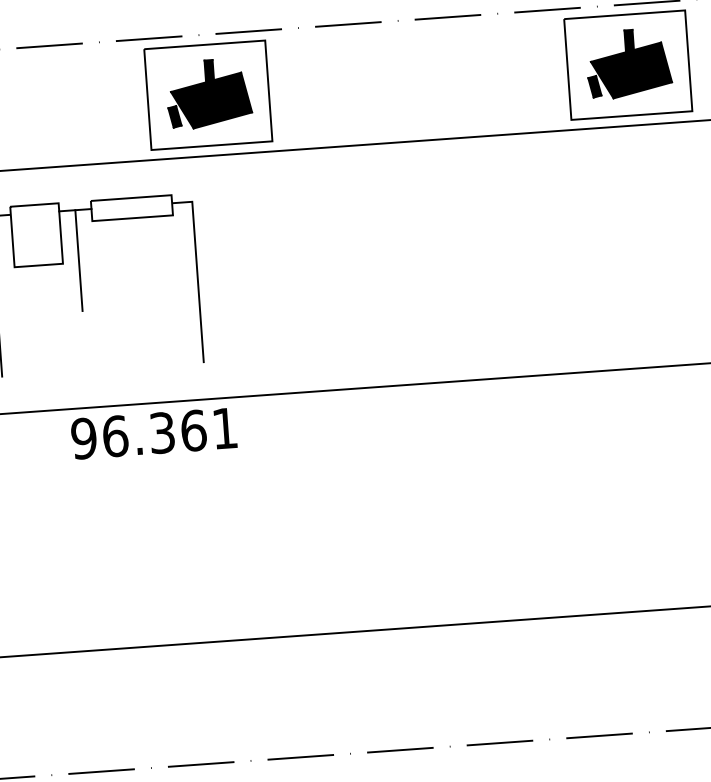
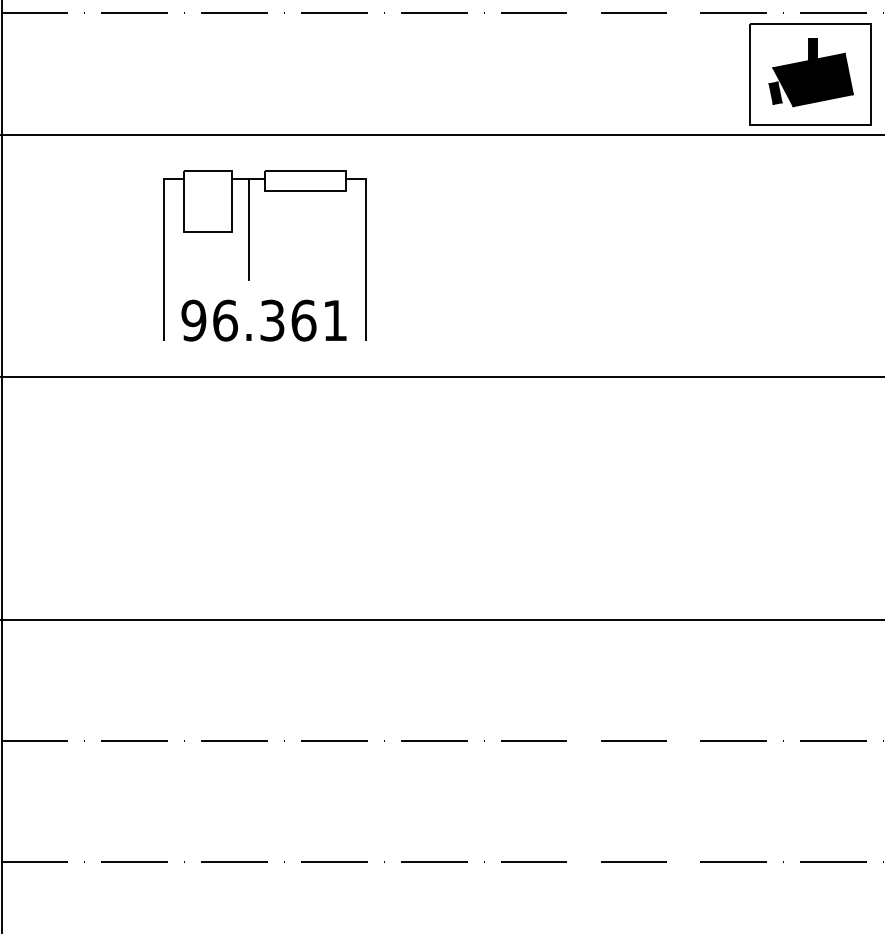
part: (208, 95) -> (389, 74), removed
text: (153, 433) -> (263, 320), moved

